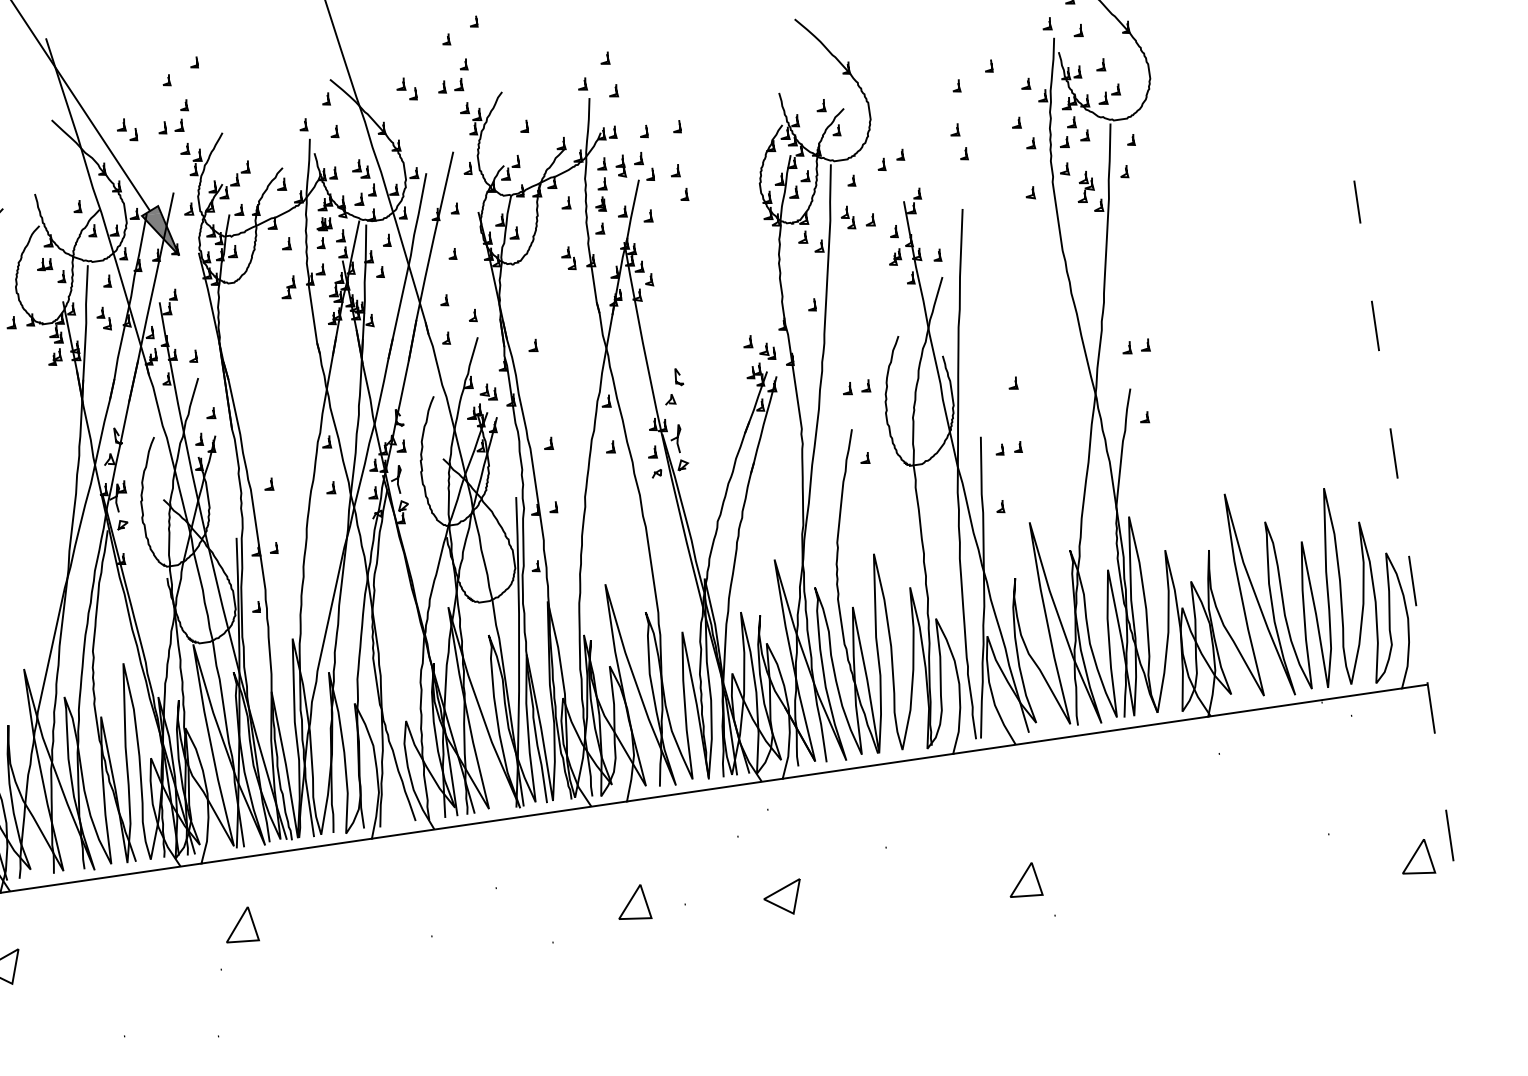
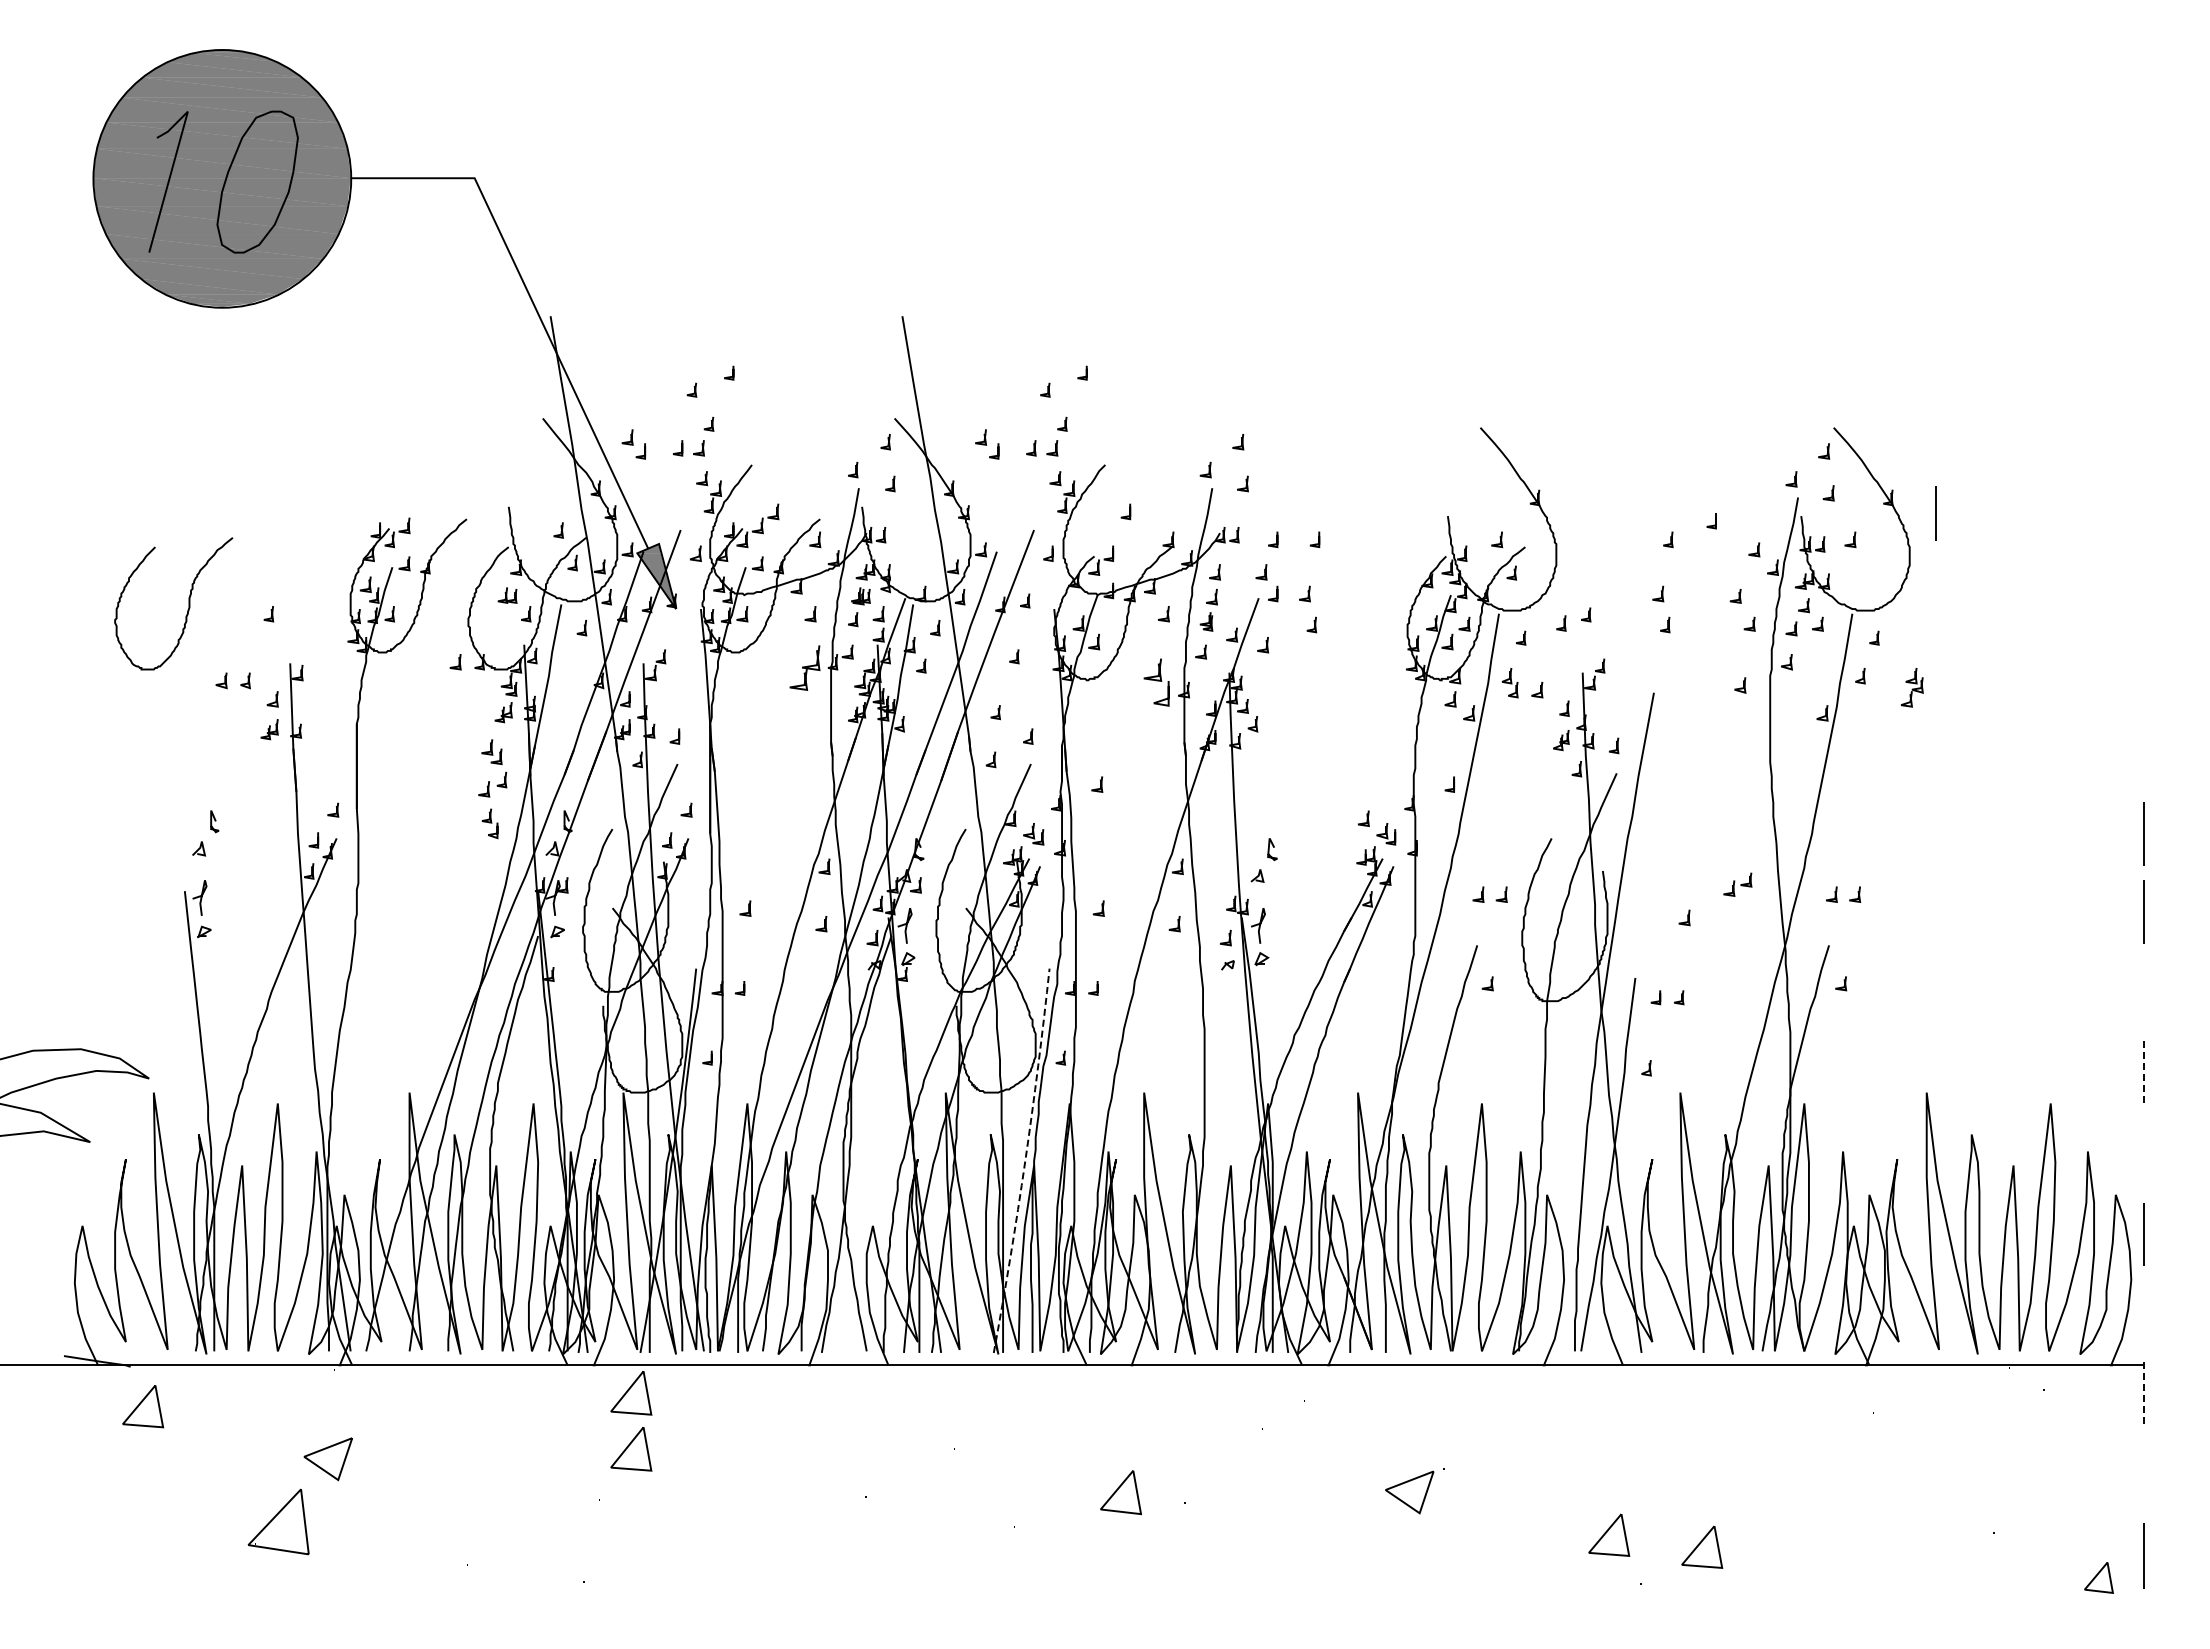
part: (1108, 94) -> (1737, 884), moved
part: (620, 166) -> (1238, 578), removed
part: (362, 182) -> (492, 768), moved
part: (1085, 186) -> (1912, 687), moved
line: (1357, 202) -> (1935, 513), moved
part: (567, 259) -> (1156, 683), size x1.6
line: (1366, 263) -> (2143, 833), added
part: (287, 287) -> (804, 668), size x1.6
part: (103, 318) -> (489, 823), moved
line: (1393, 453) -> (2143, 1073), solid -> dashed
arc: (519, 652) -> (1025, 1161), solid -> dashed
line: (1431, 707) -> (2143, 1394), solid -> dashed
part: (1416, 857) -> (2098, 1577), size x0.7
part: (1099, 878) -> (1702, 1546), added
part: (234, 881) -> (631, 1393), added
part: (783, 898) -> (1409, 1492), moved

